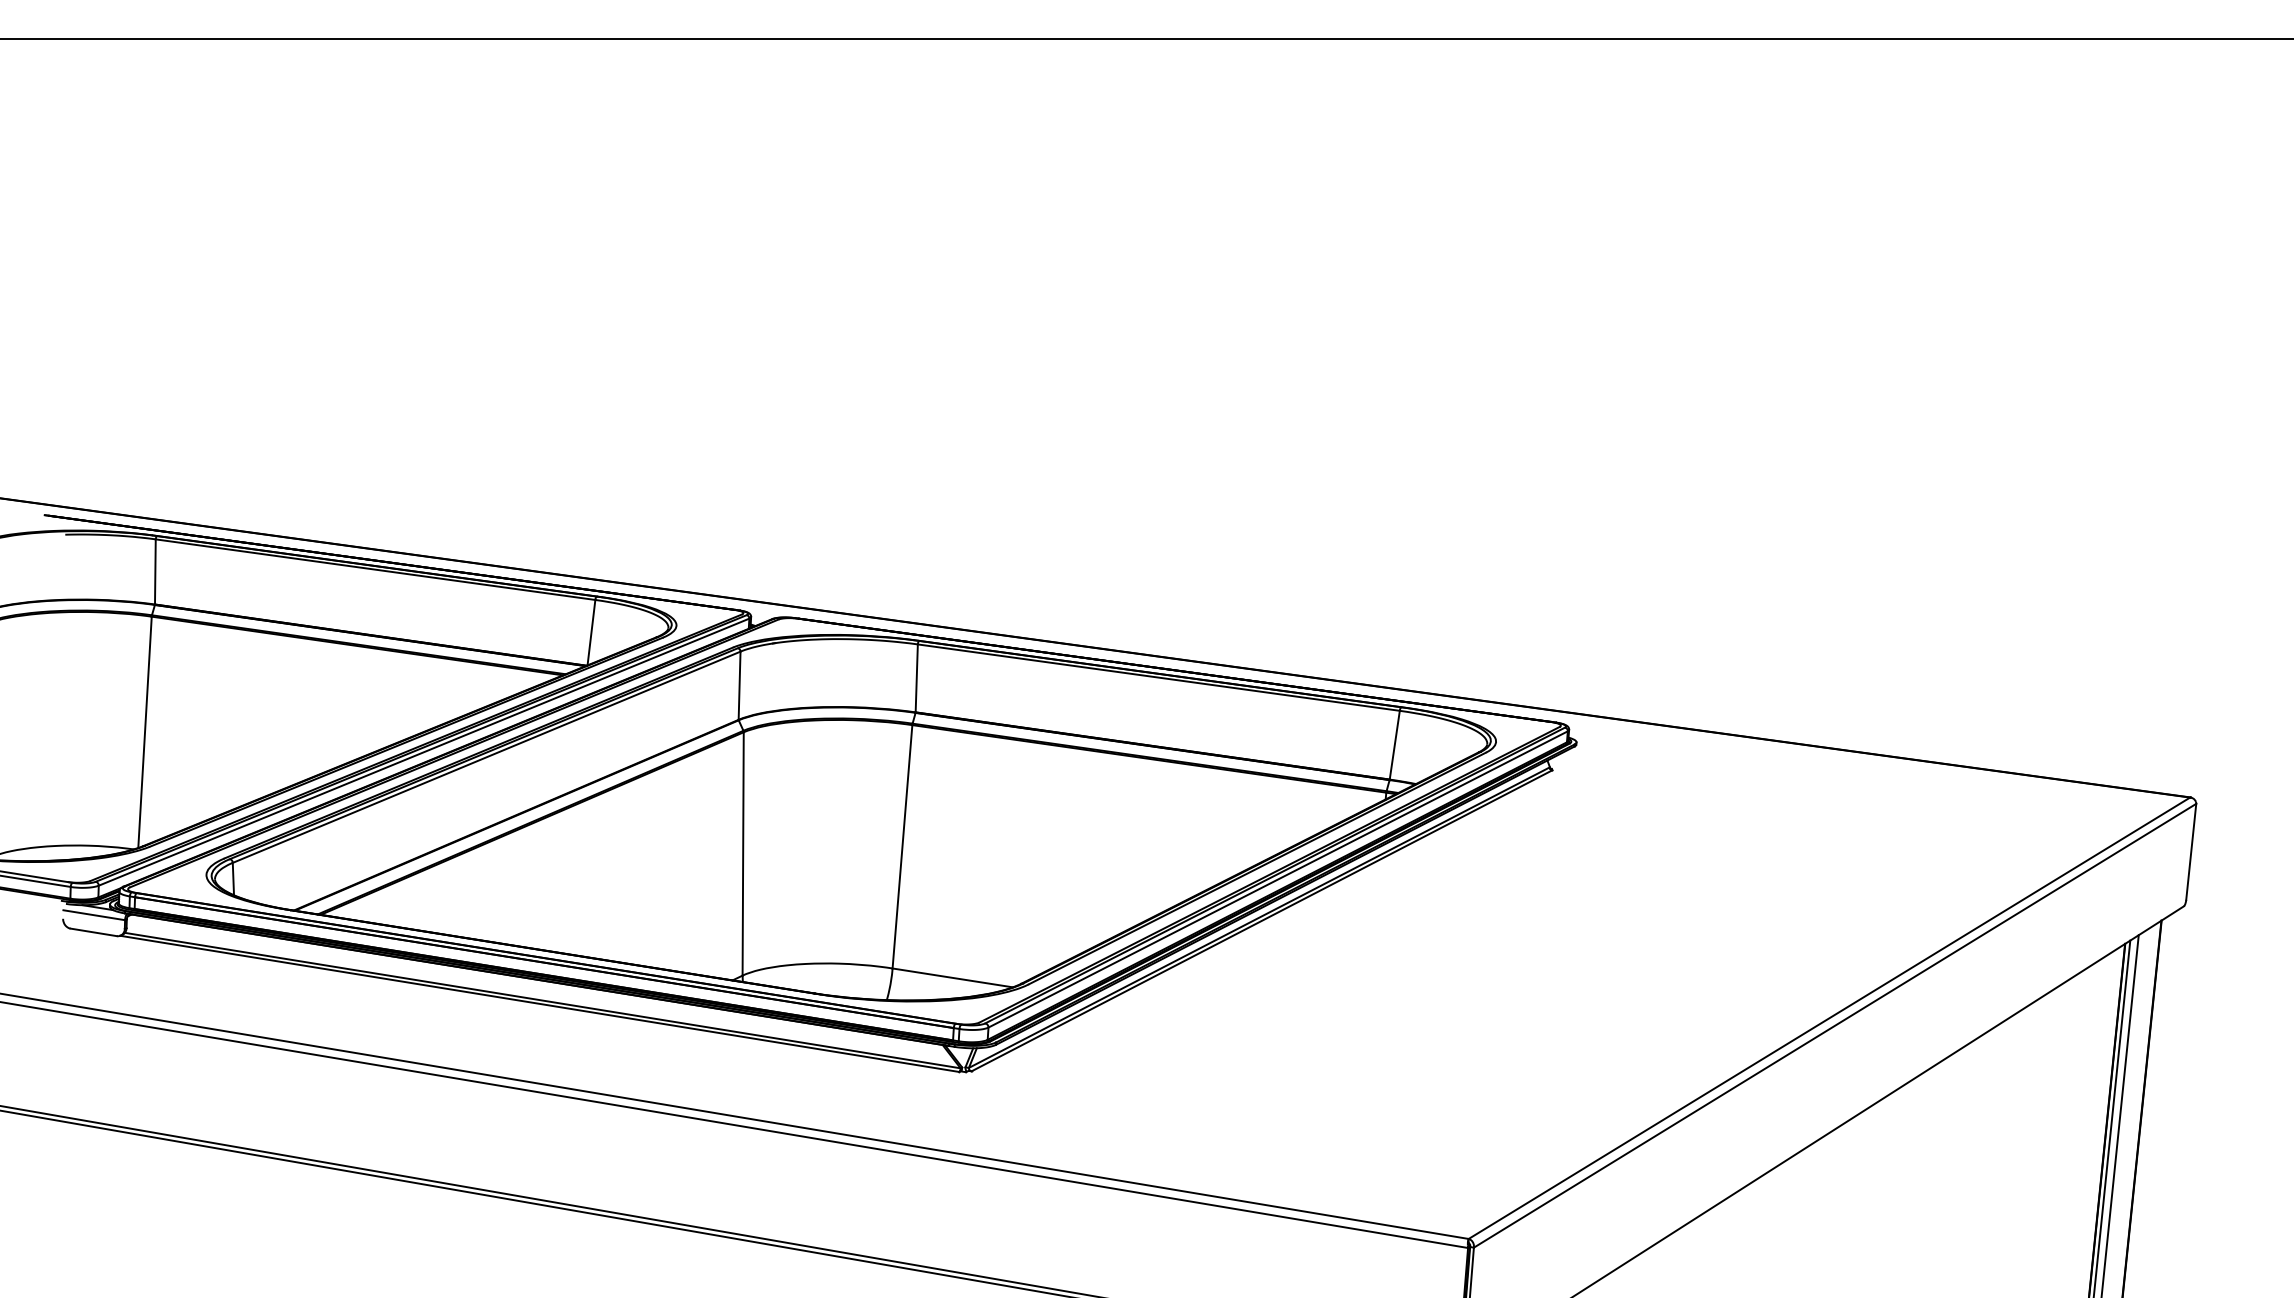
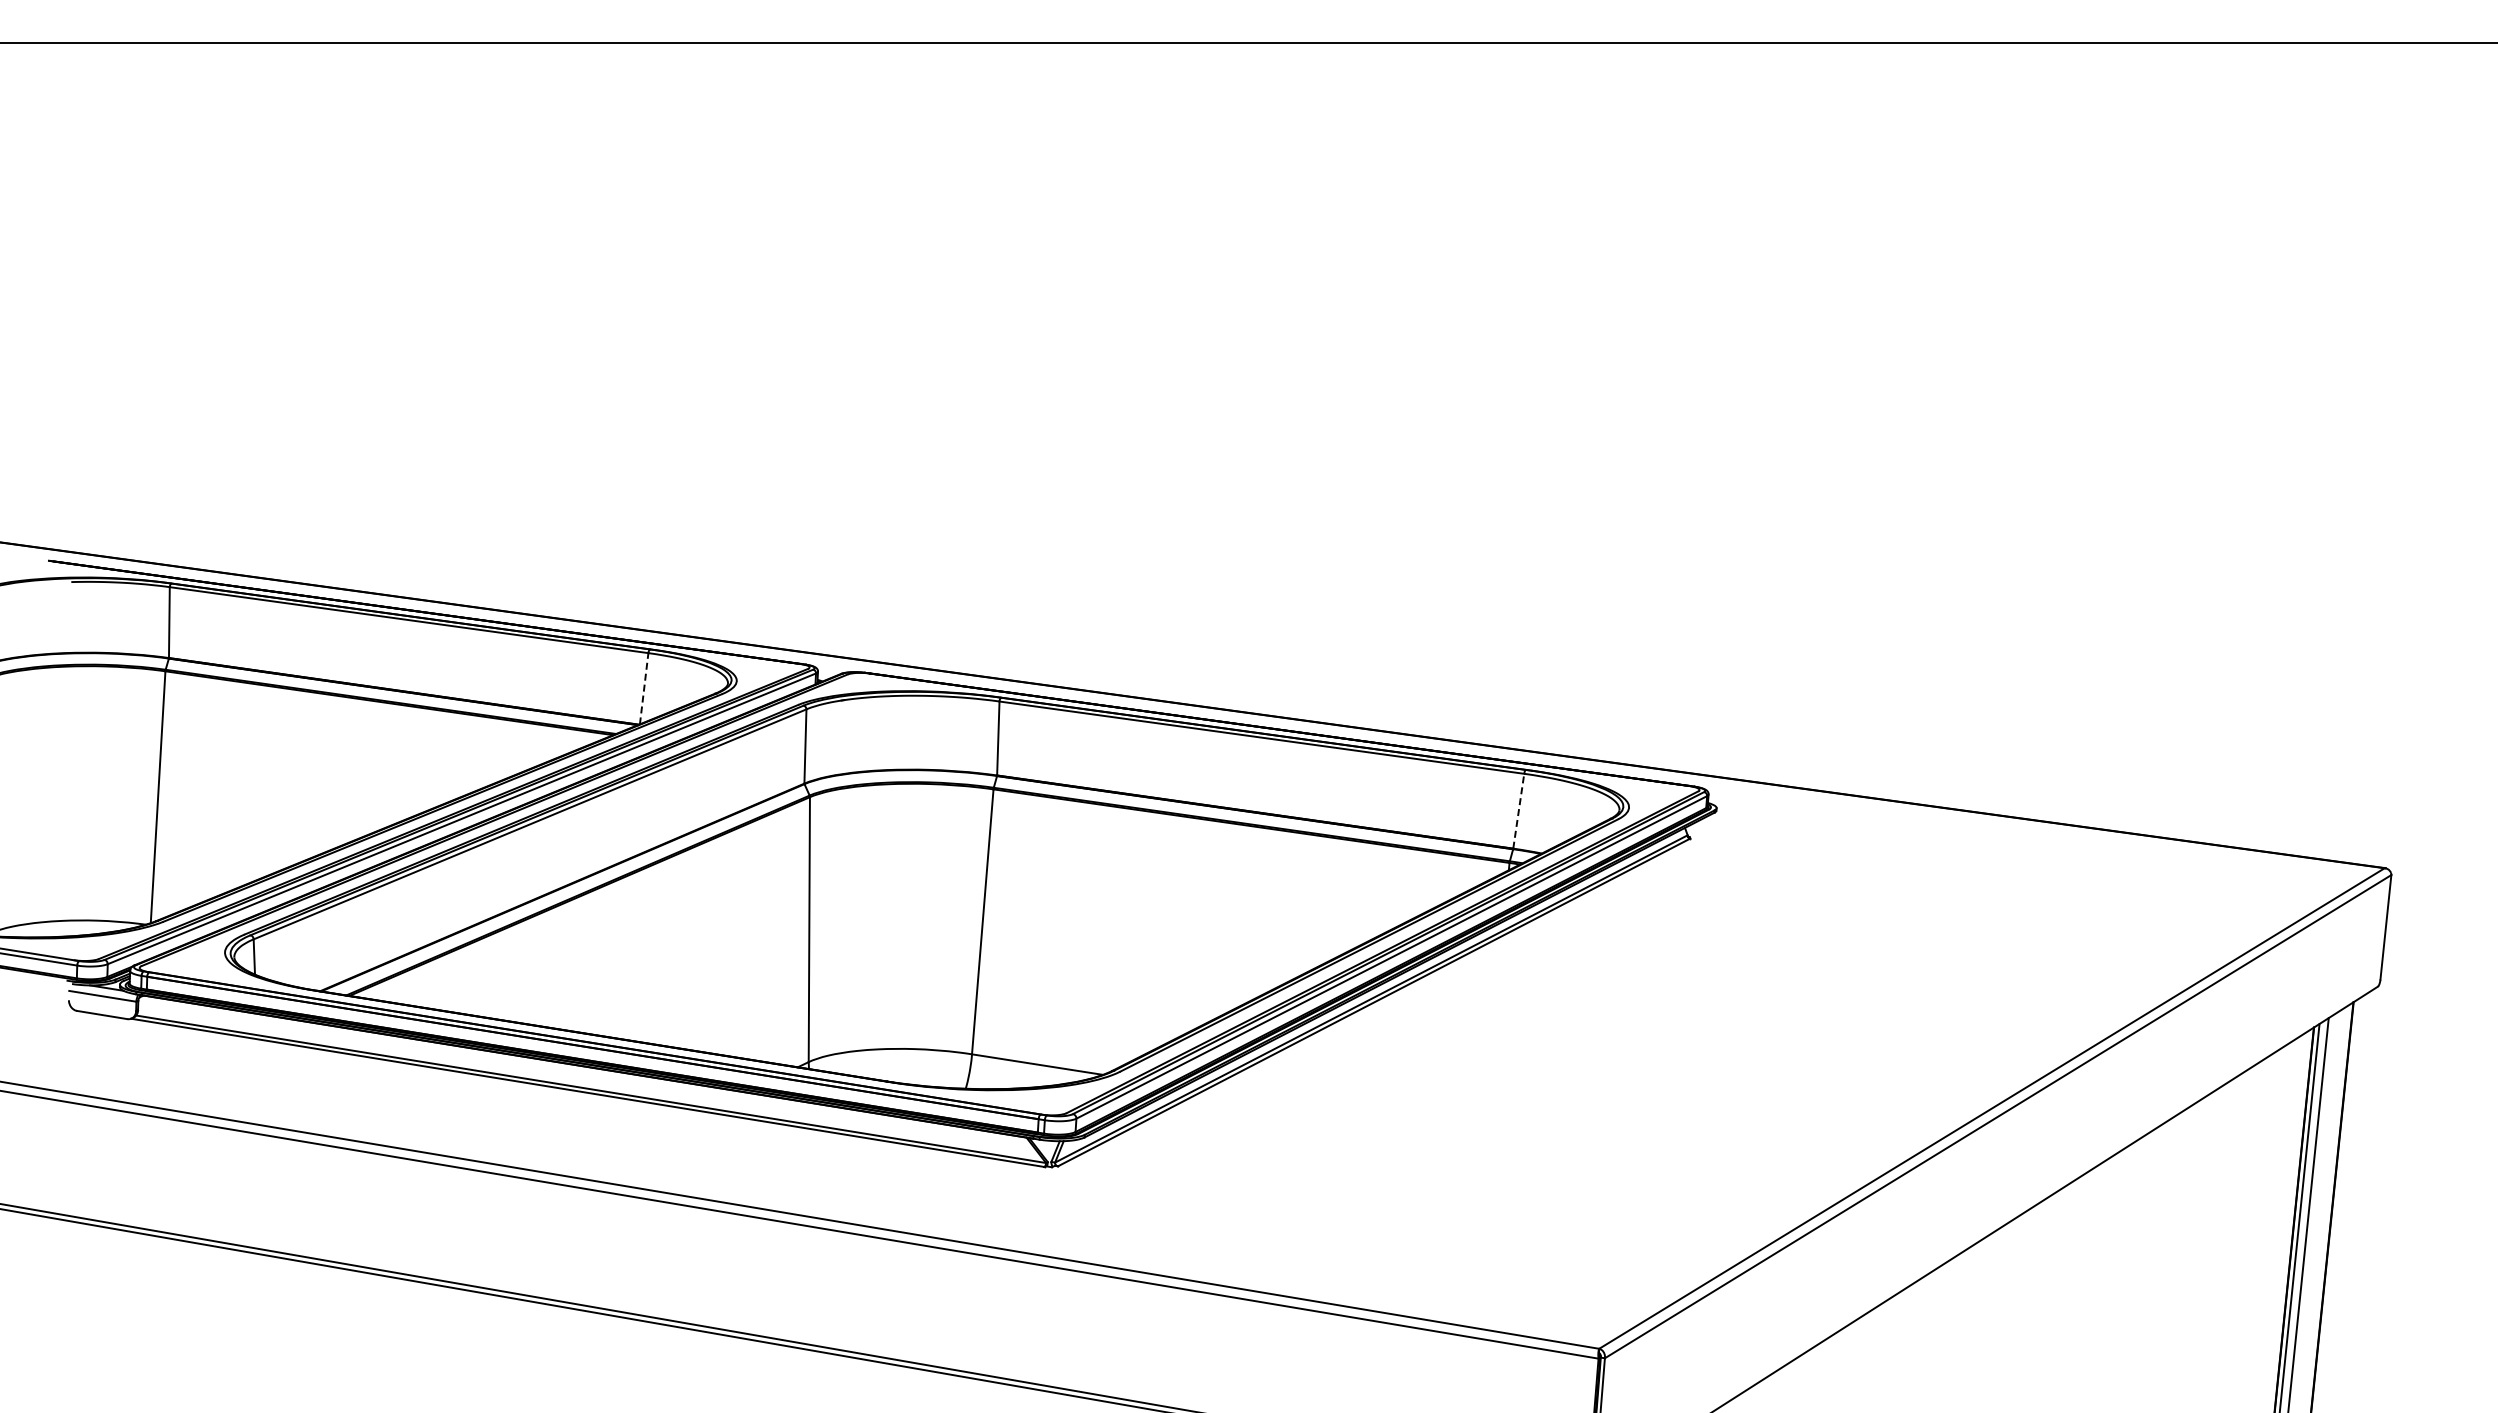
line: (591, 632) -> (644, 688), solid -> dashed
line: (1394, 745) -> (1518, 811), solid -> dashed

